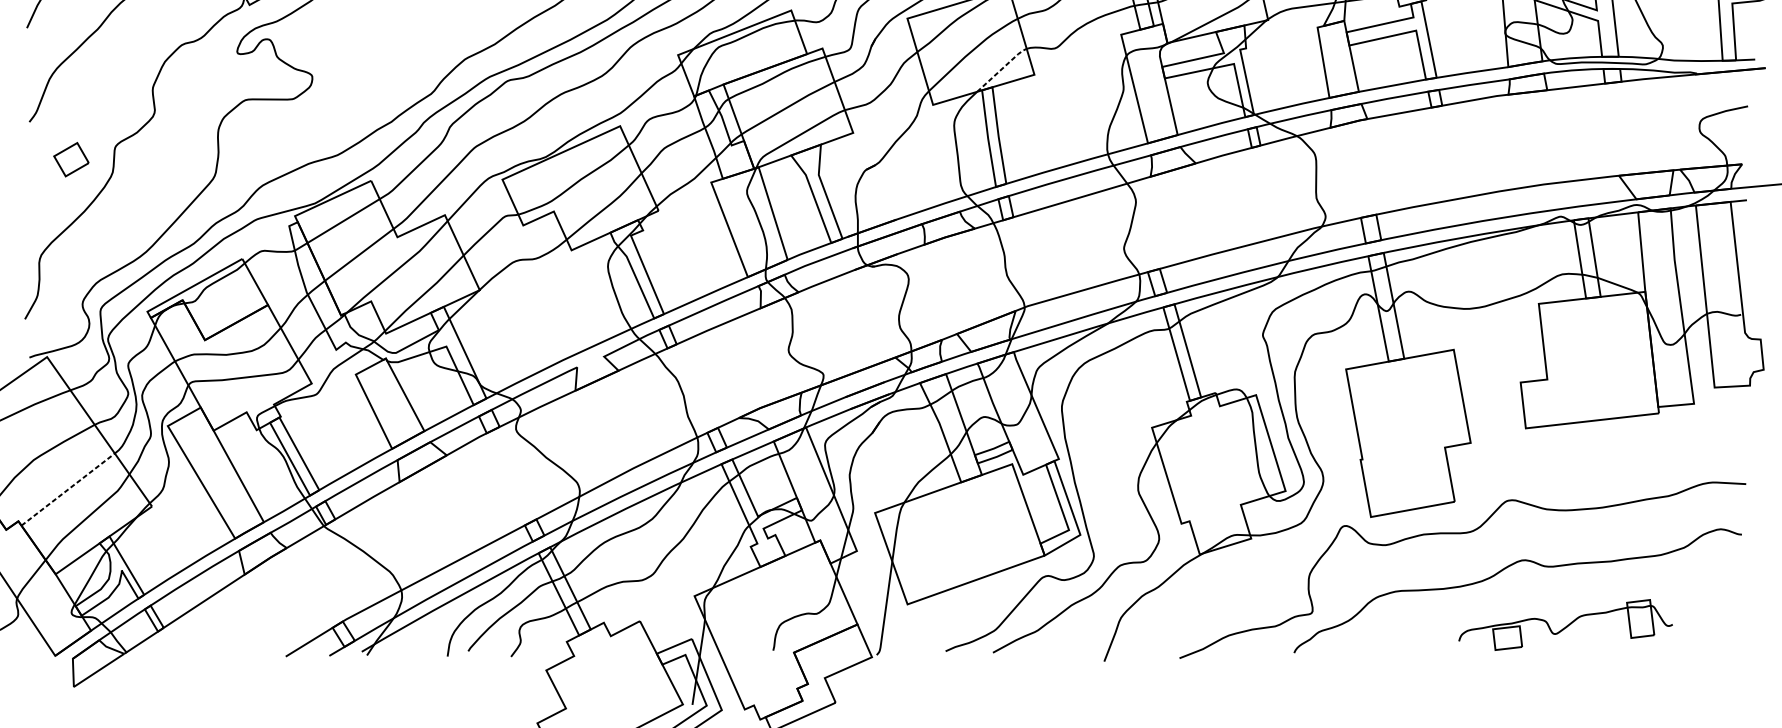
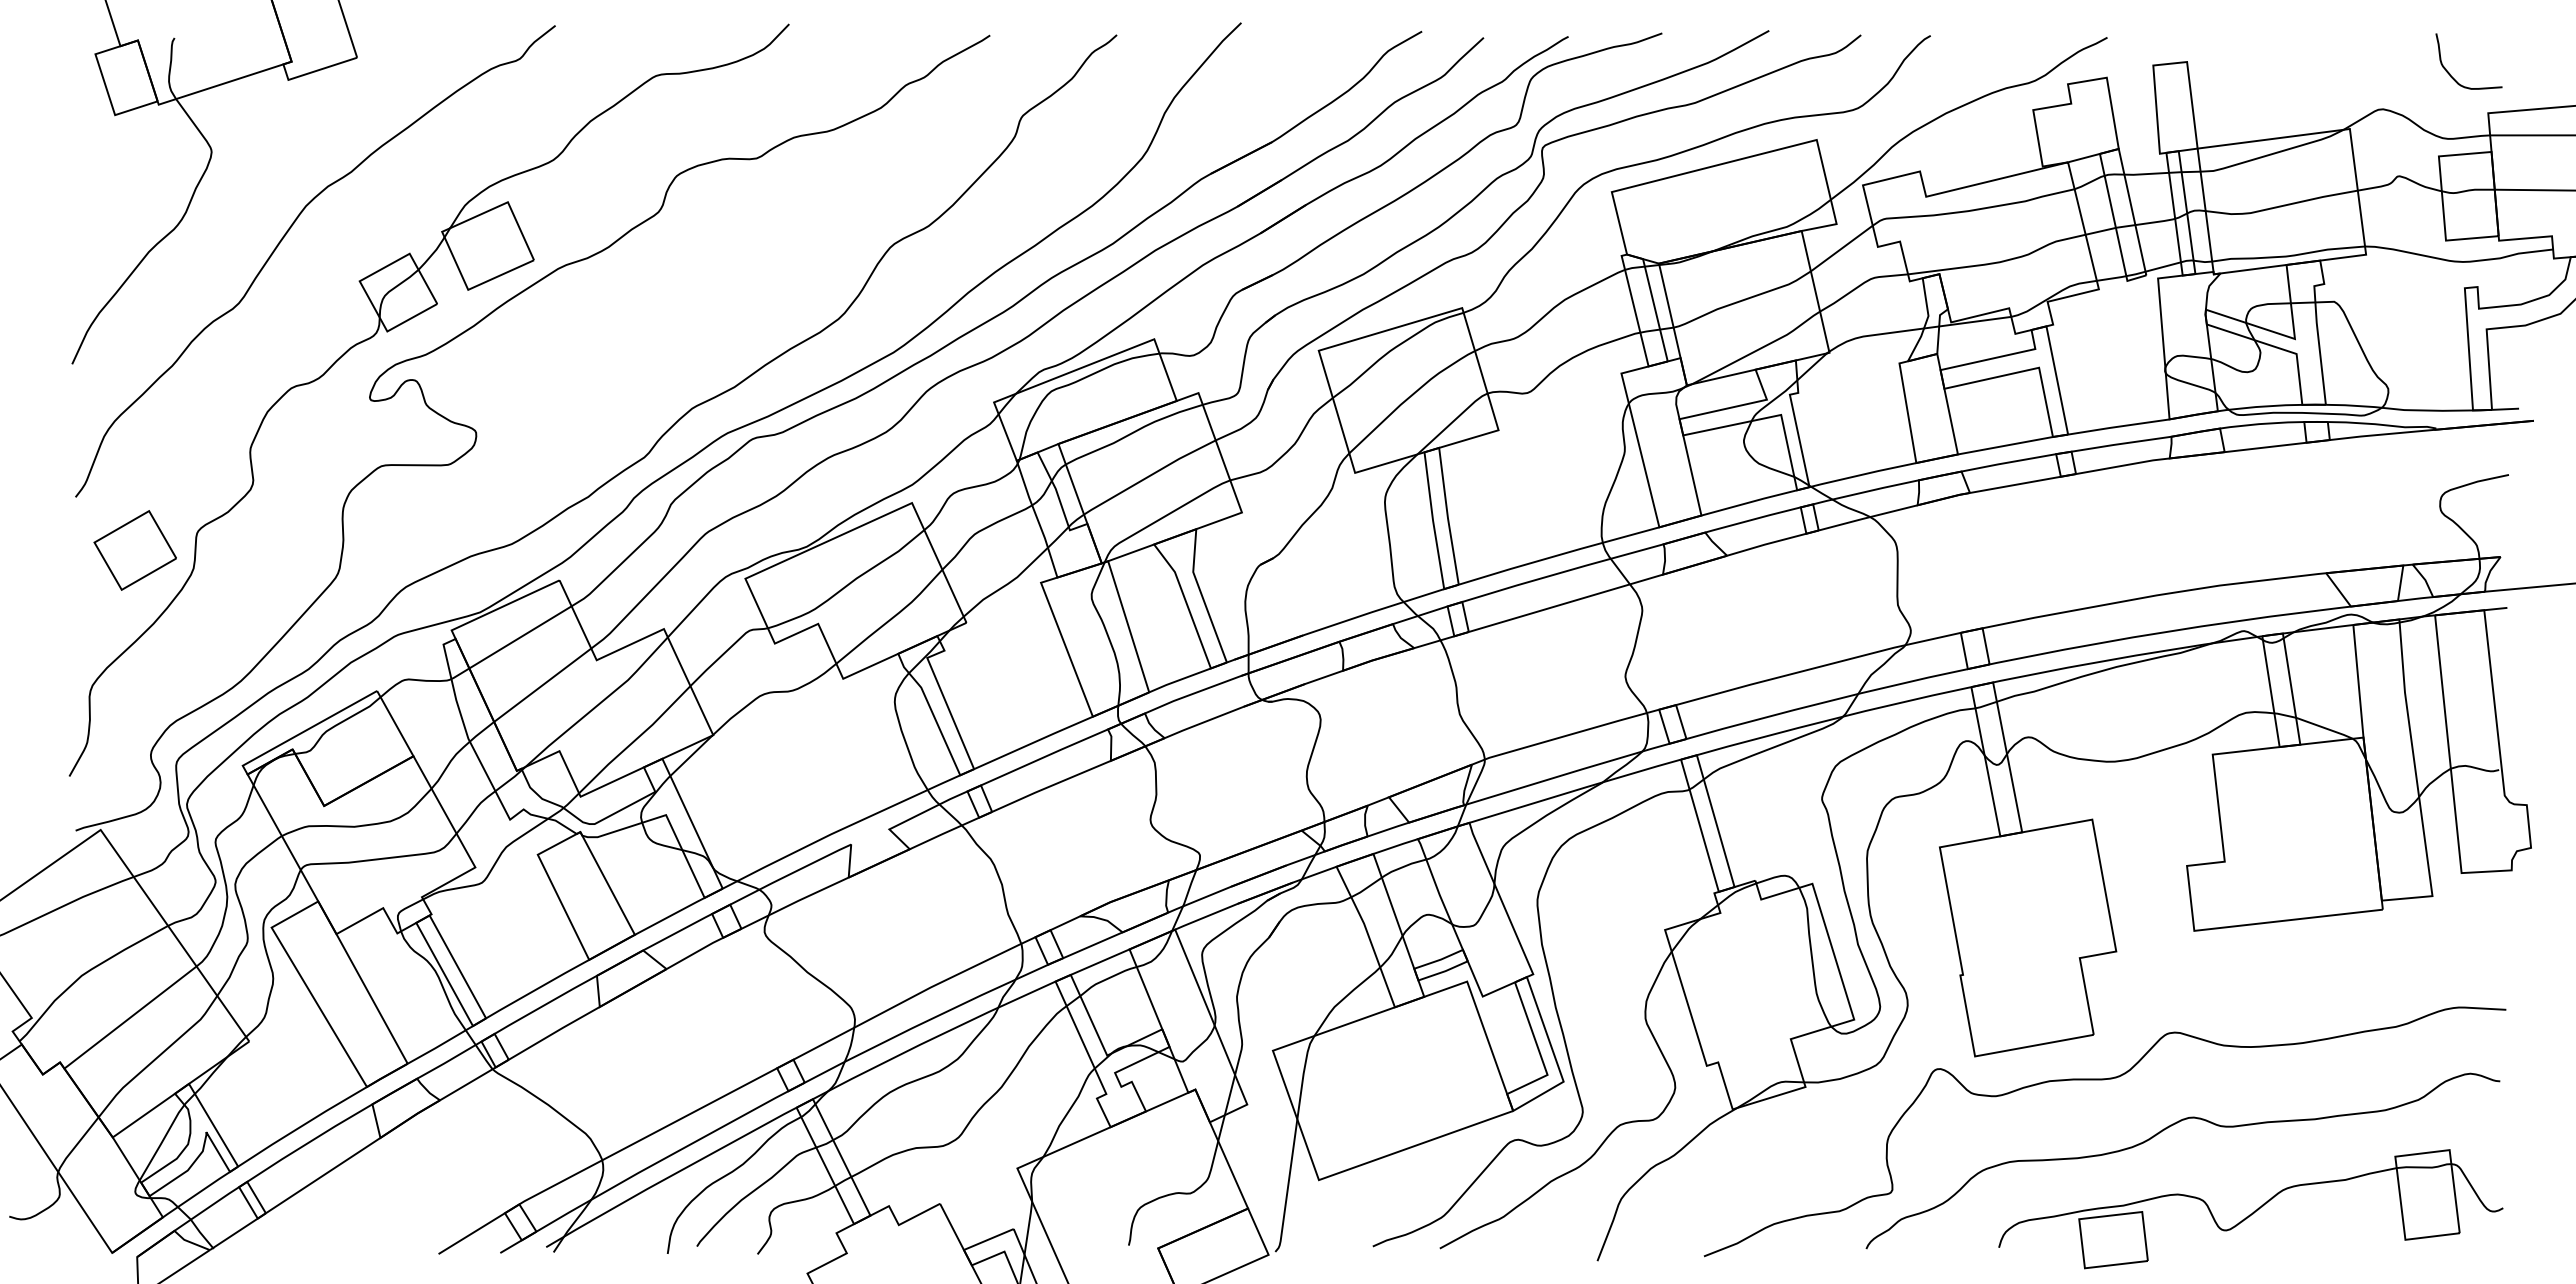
line: (1001, 69) -> (1452, 422), dashed -> solid
part: (70, 159) -> (134, 550), size x1.67
line: (68, 489) -> (130, 1017), dashed -> solid
part: (1565, 625) -> (2250, 1209), size x1.67

